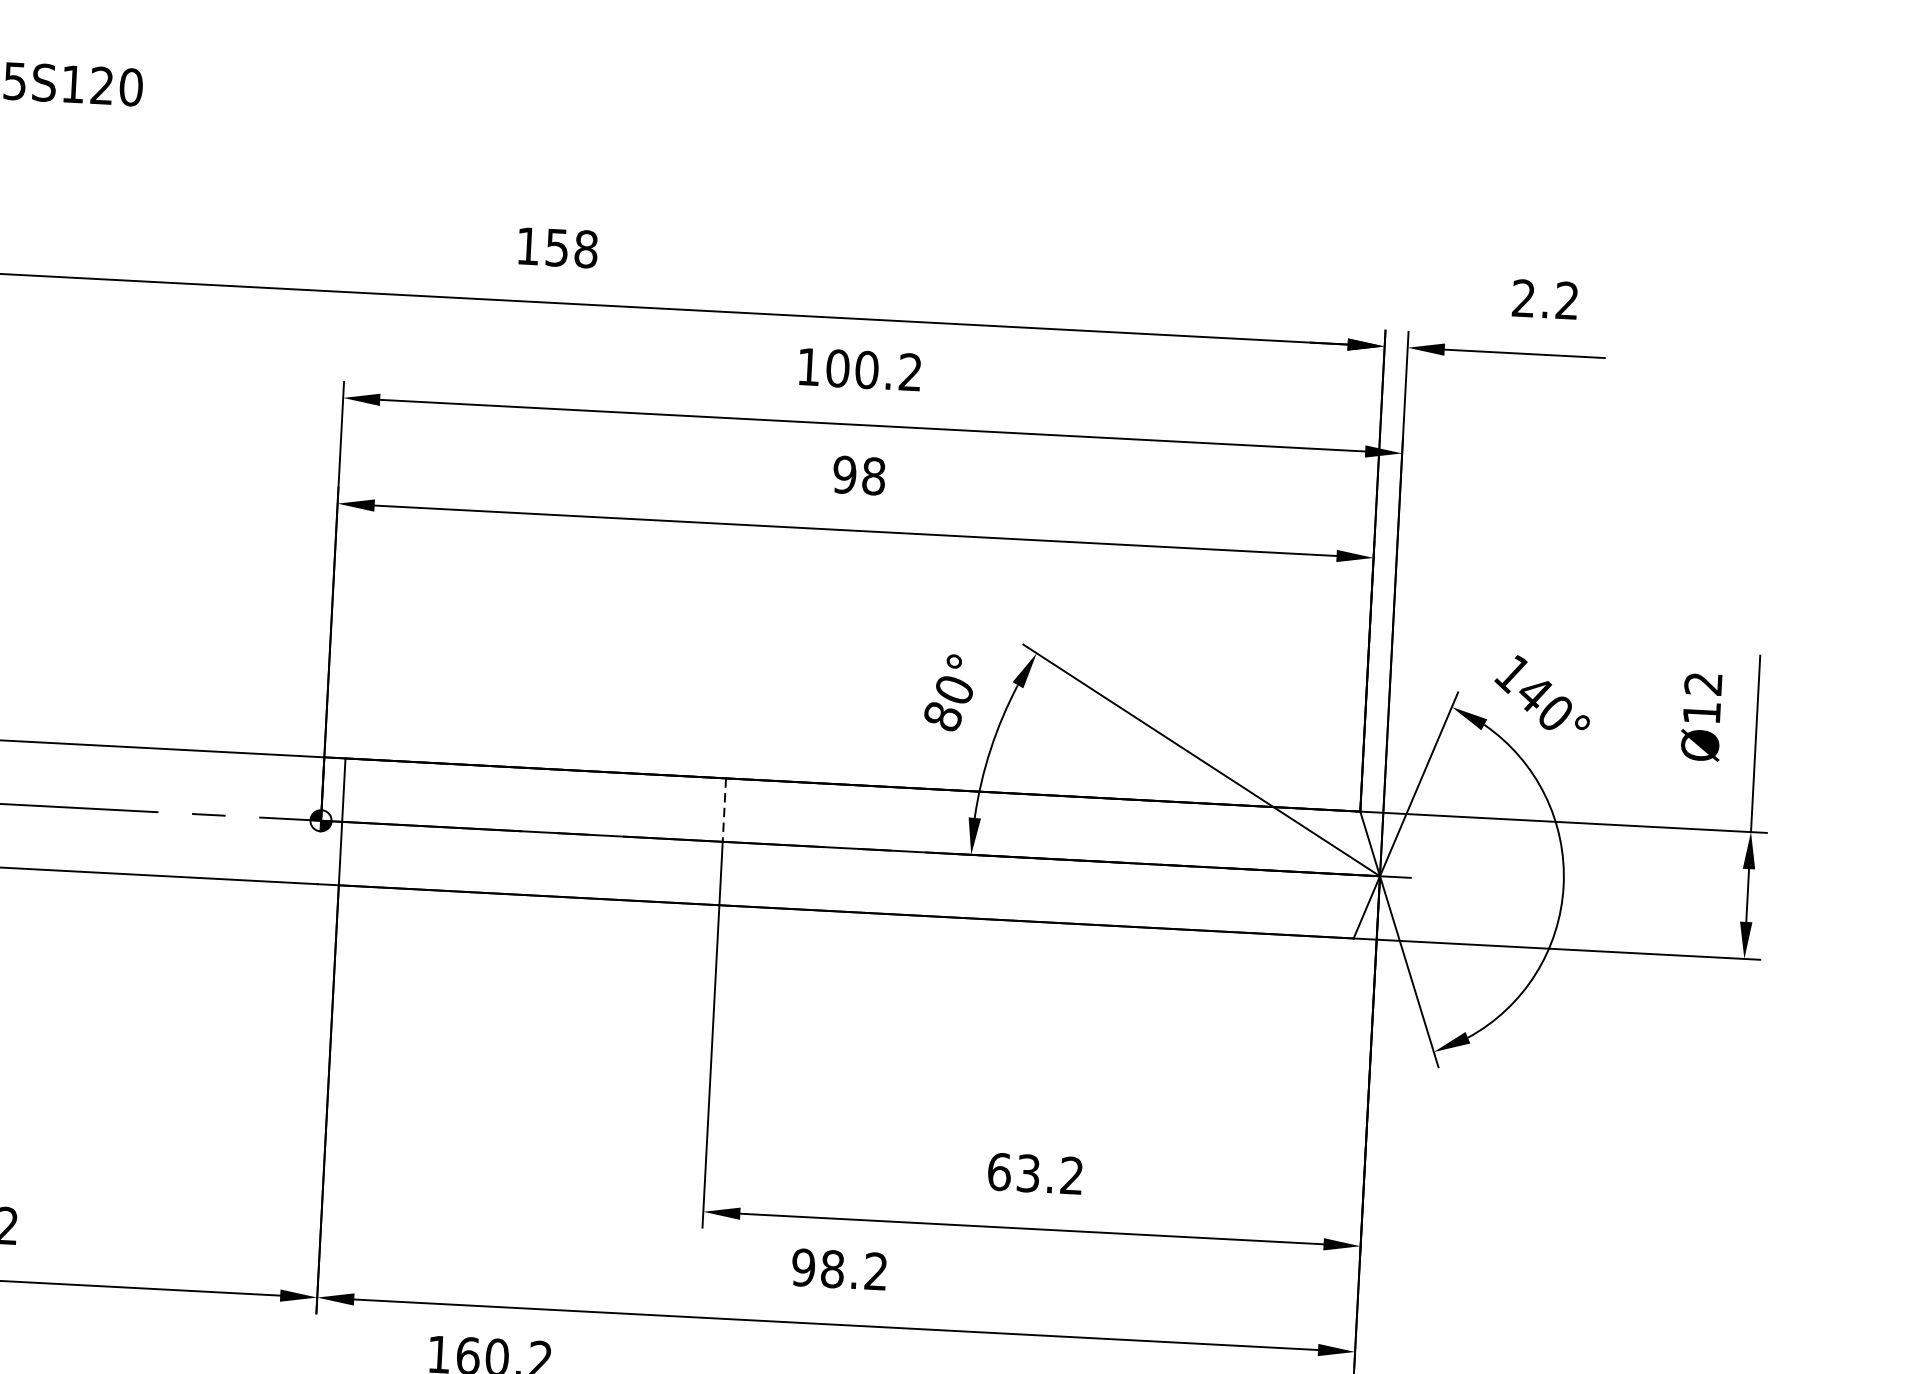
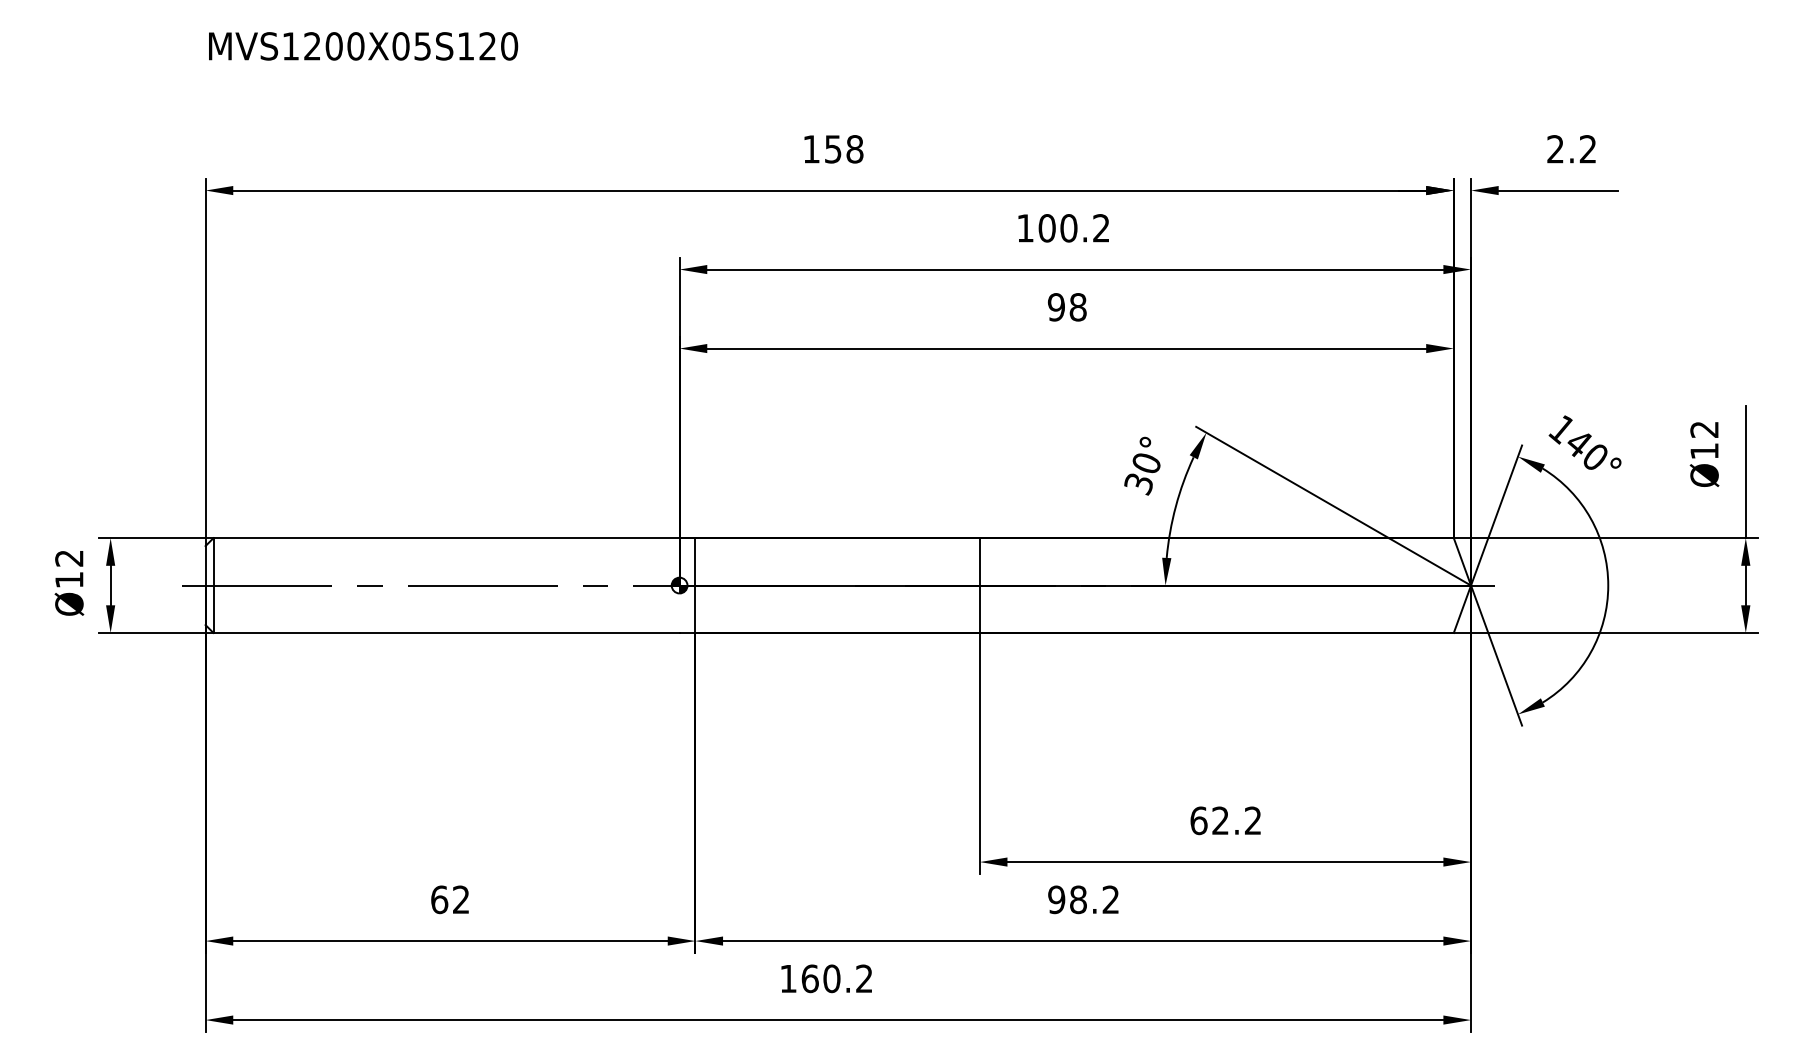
text: (942, 717) -> (1138, 484), 80° -> 30°
line: (723, 809) -> (979, 561), dashed -> solid
text: (1028, 1173) -> (1220, 820), 63.2 -> 62.2

